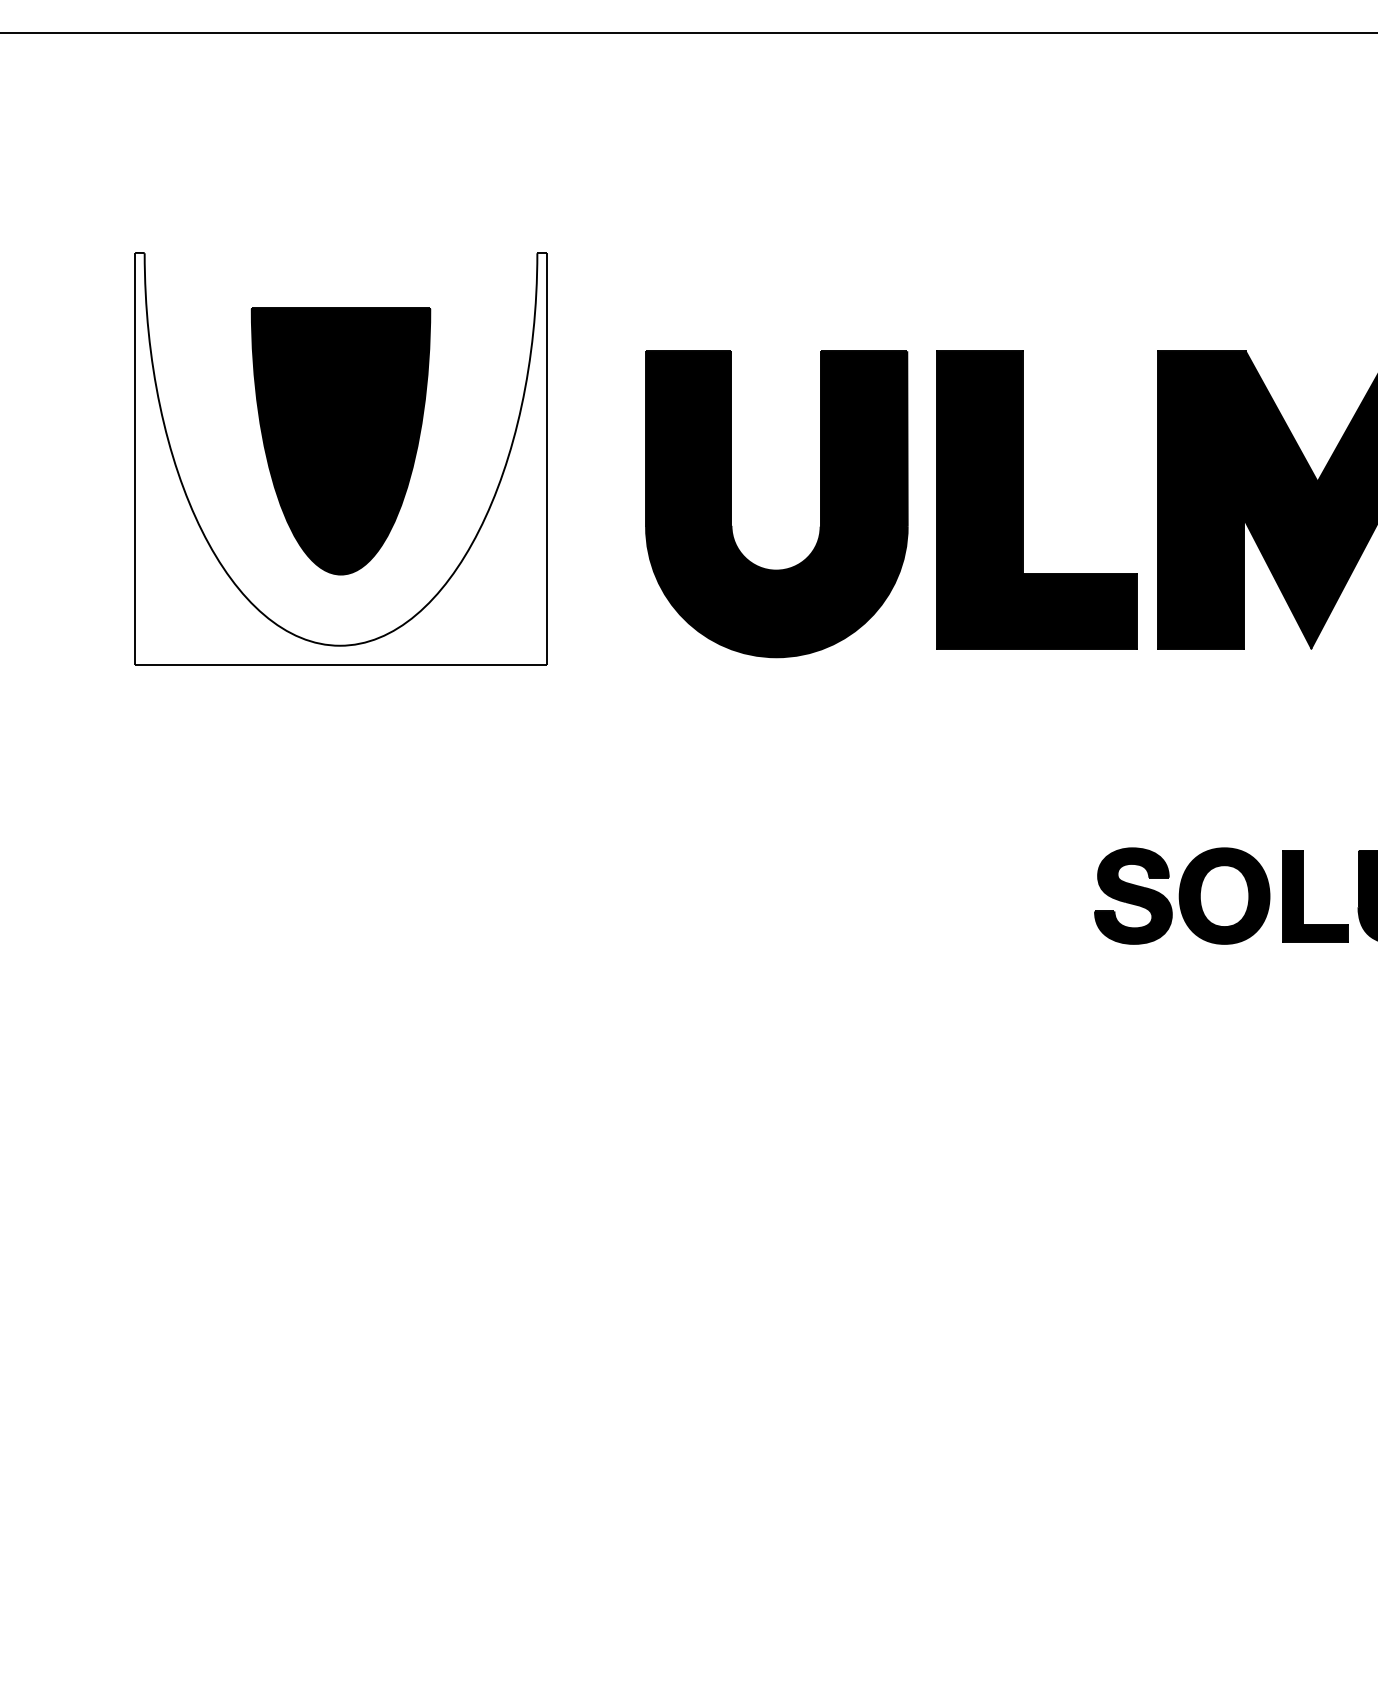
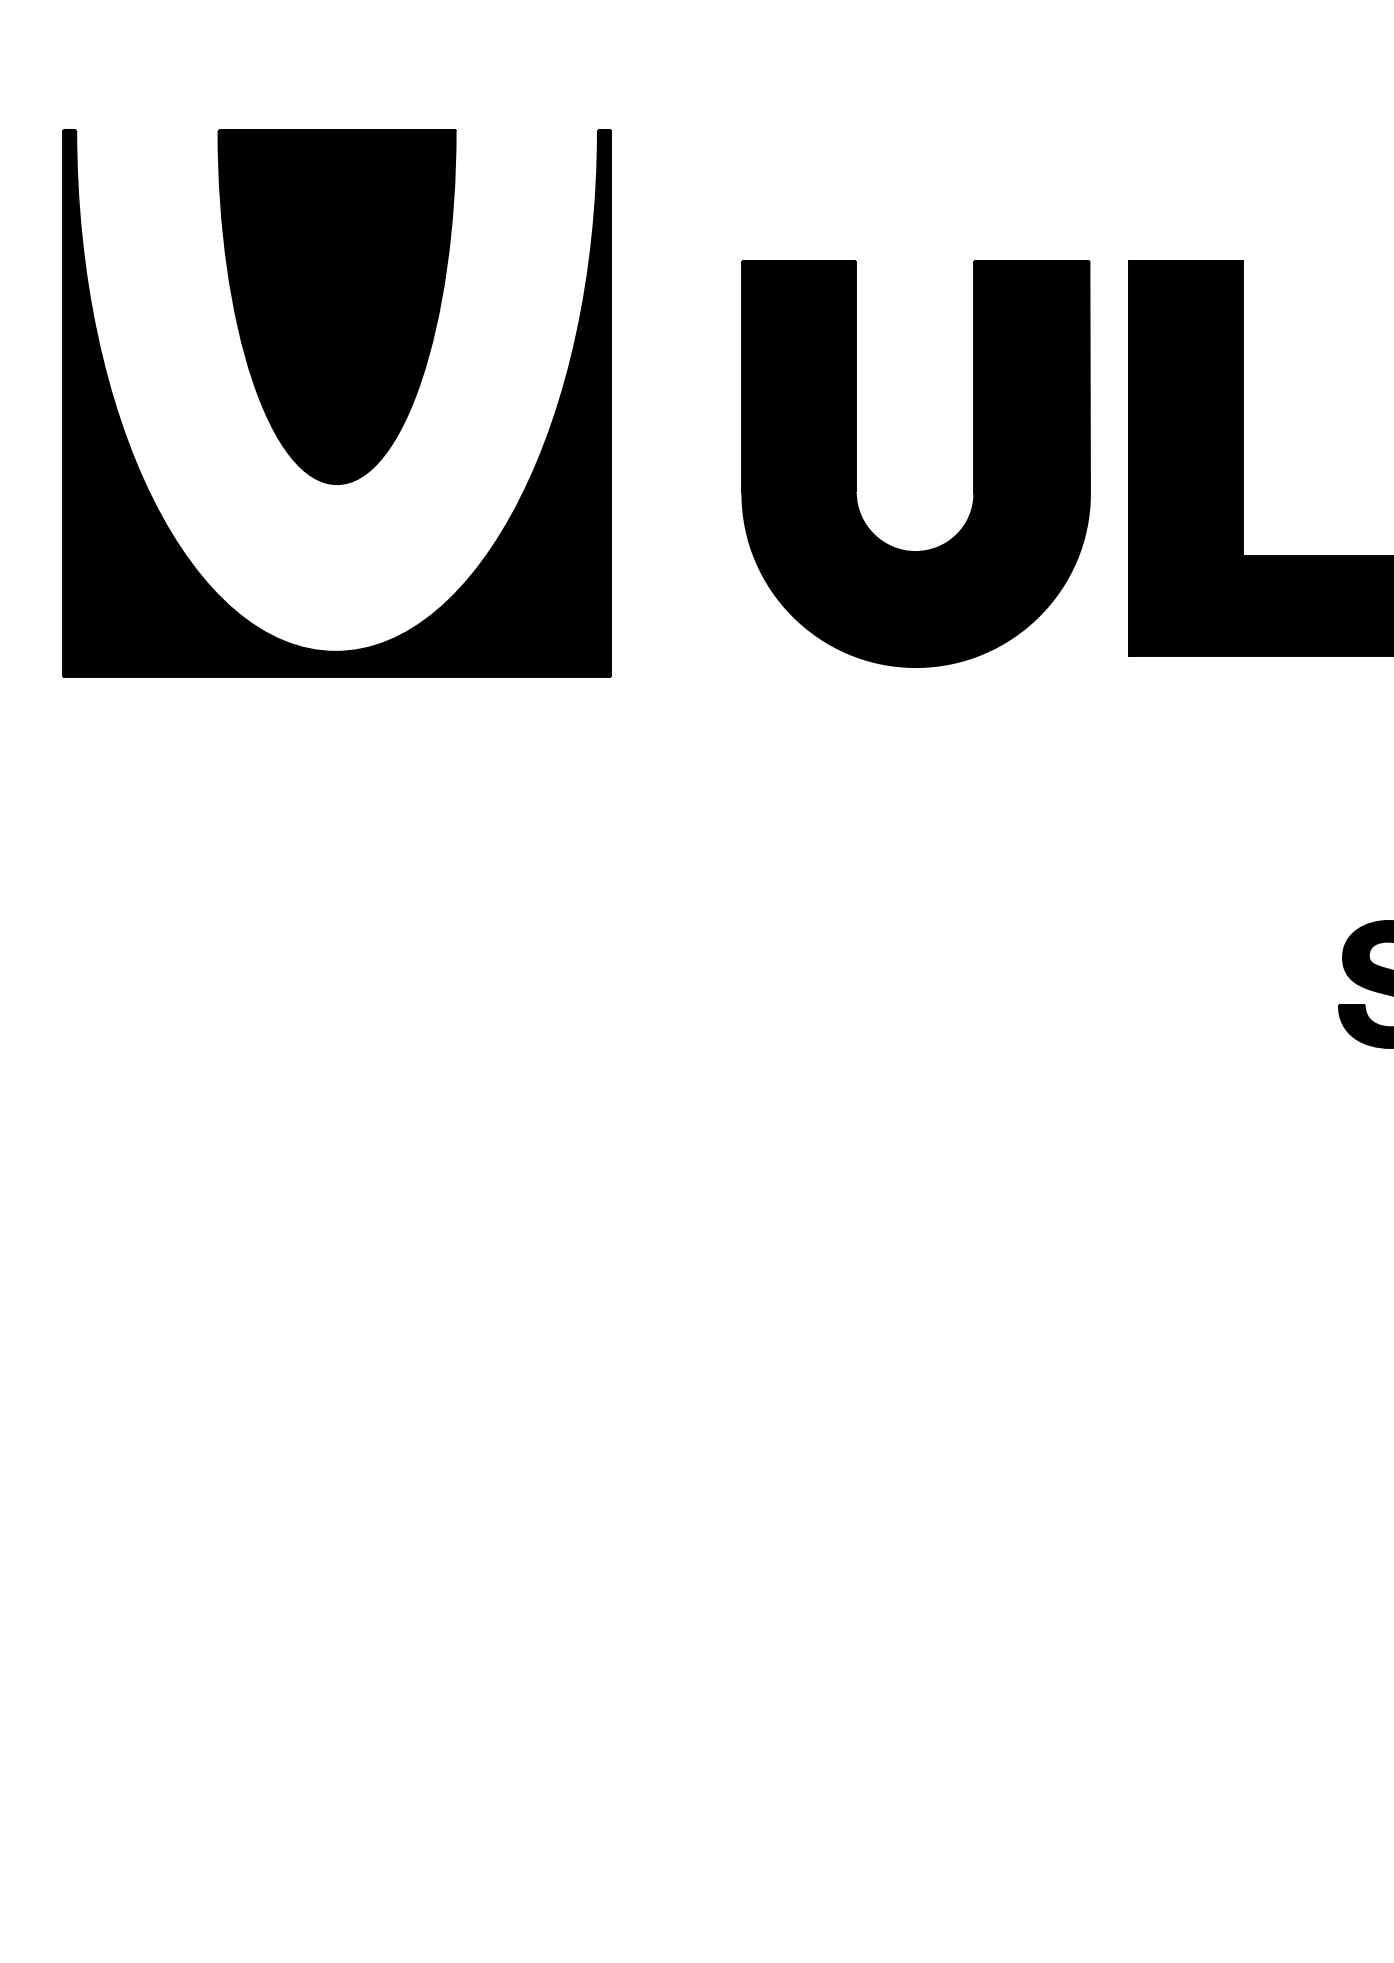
part: (340, 441) -> (336, 307), moved
fill: (340, 458) -> (336, 402), added

